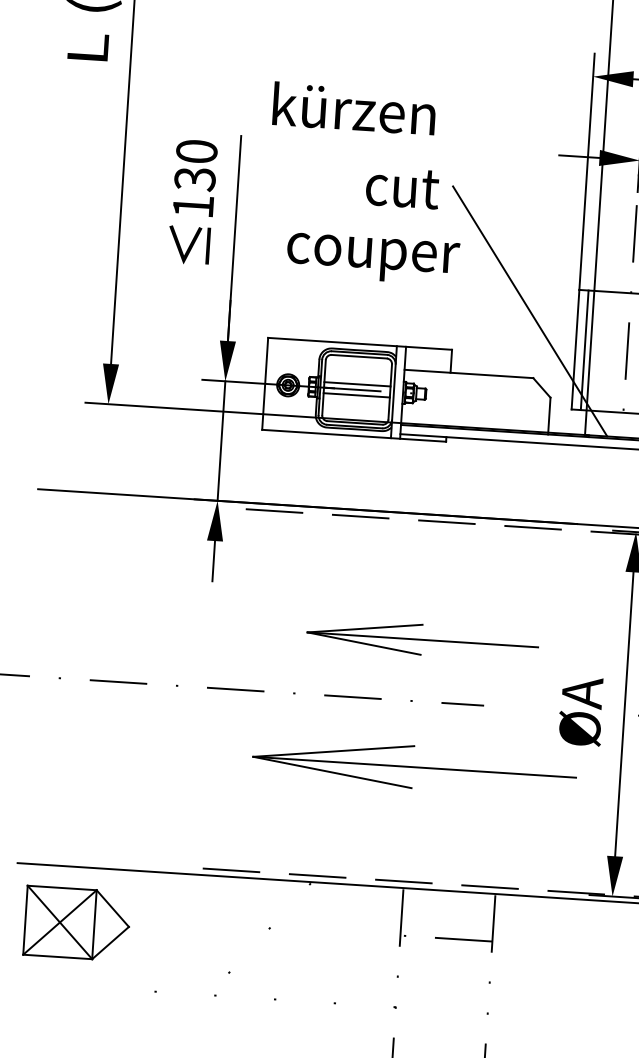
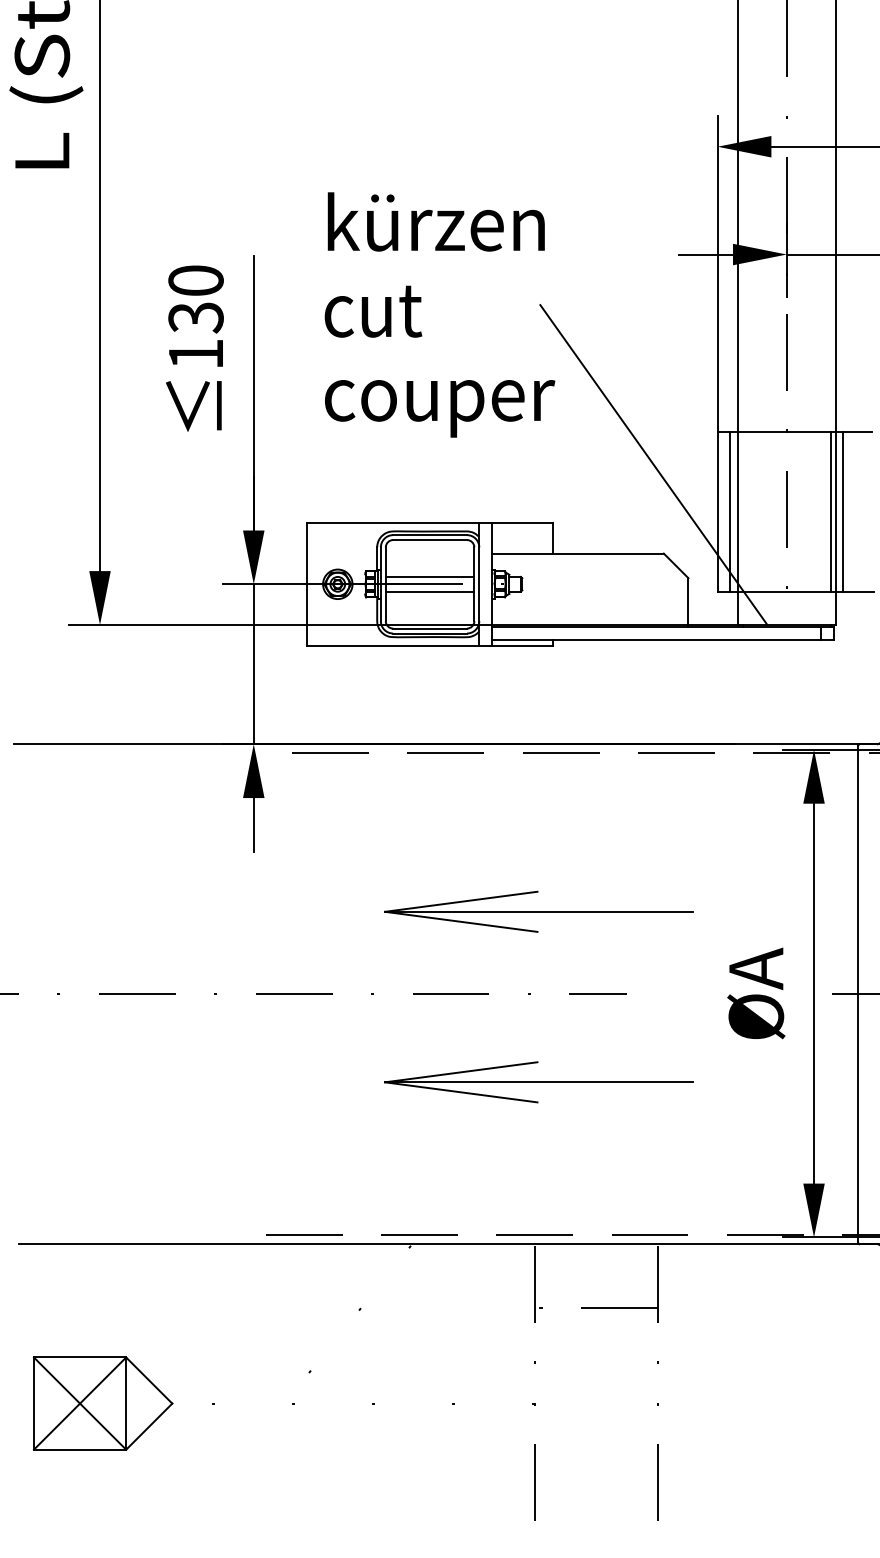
text: (353, 108) -> (435, 221), moved
text: (402, 187) -> (373, 311), moved
part: (414, 767) -> (538, 1082), size x0.71
part: (76, 923) -> (102, 1403), moved

